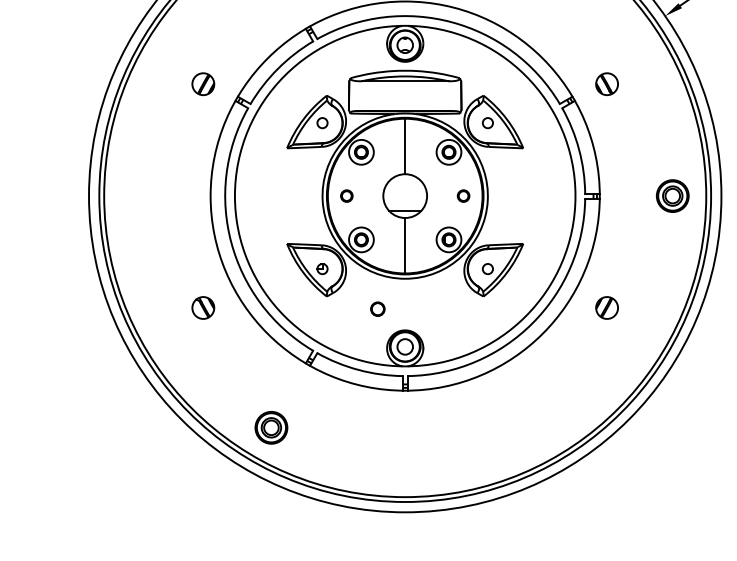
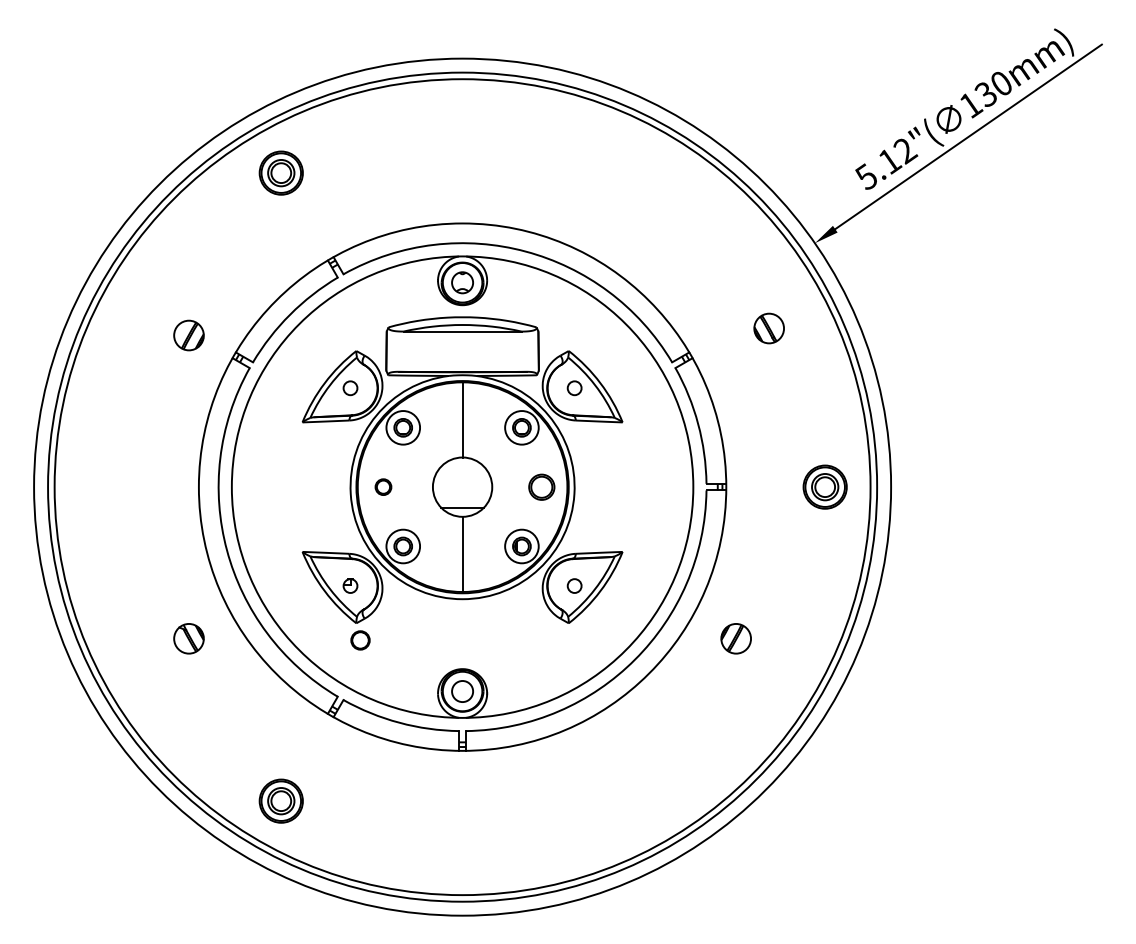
part: (606, 84) -> (768, 328), moved
part: (463, 195) -> (541, 486), size x1.6
circle: (377, 309) -> (360, 640), moved

